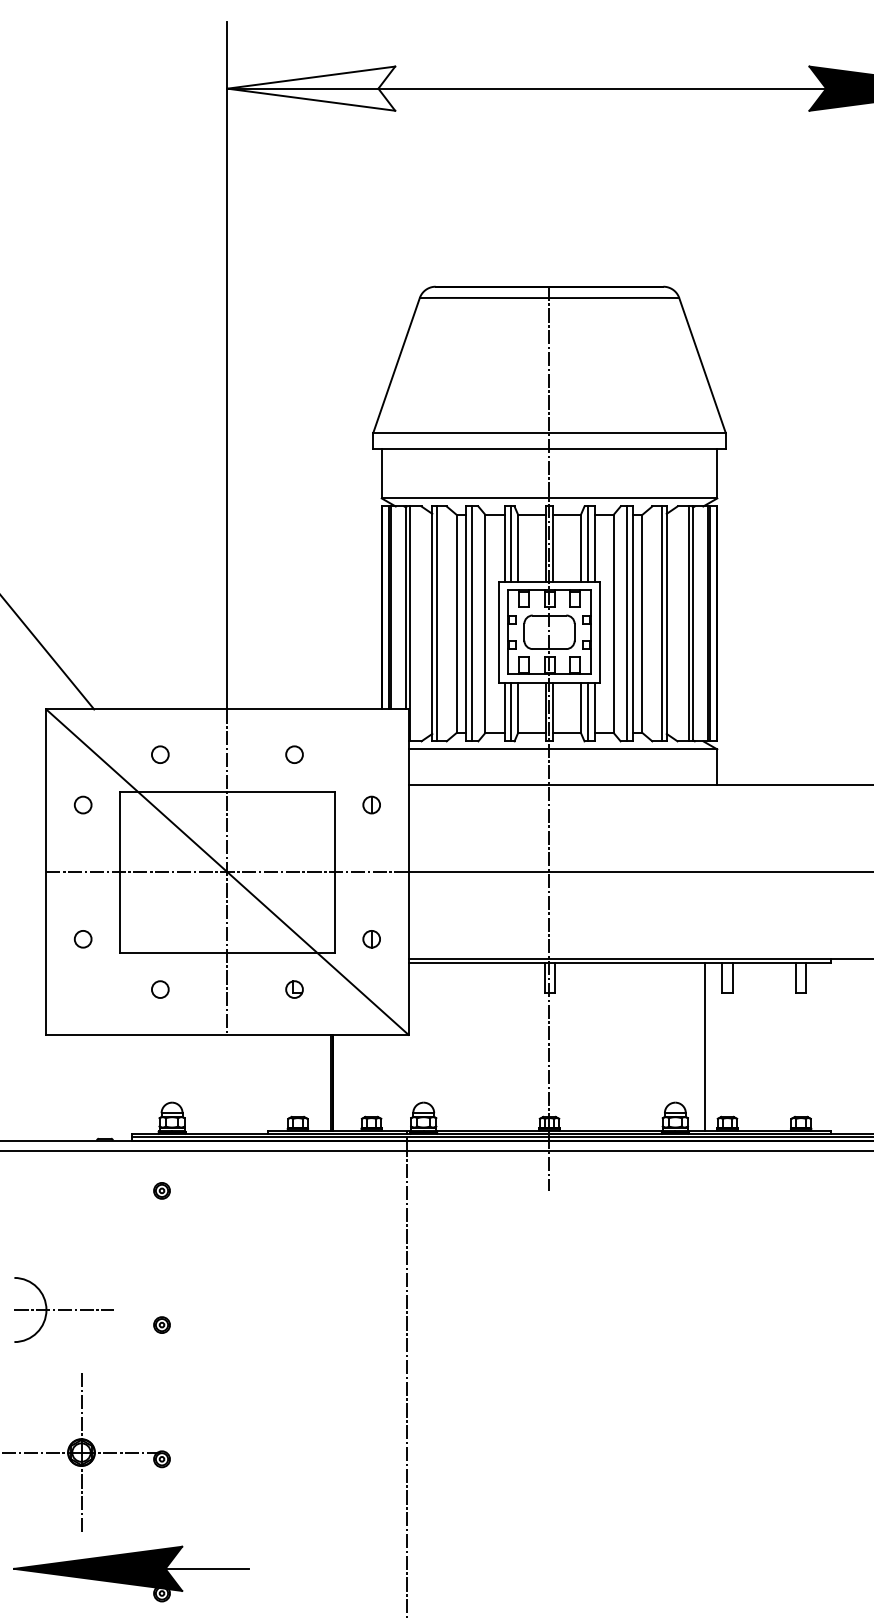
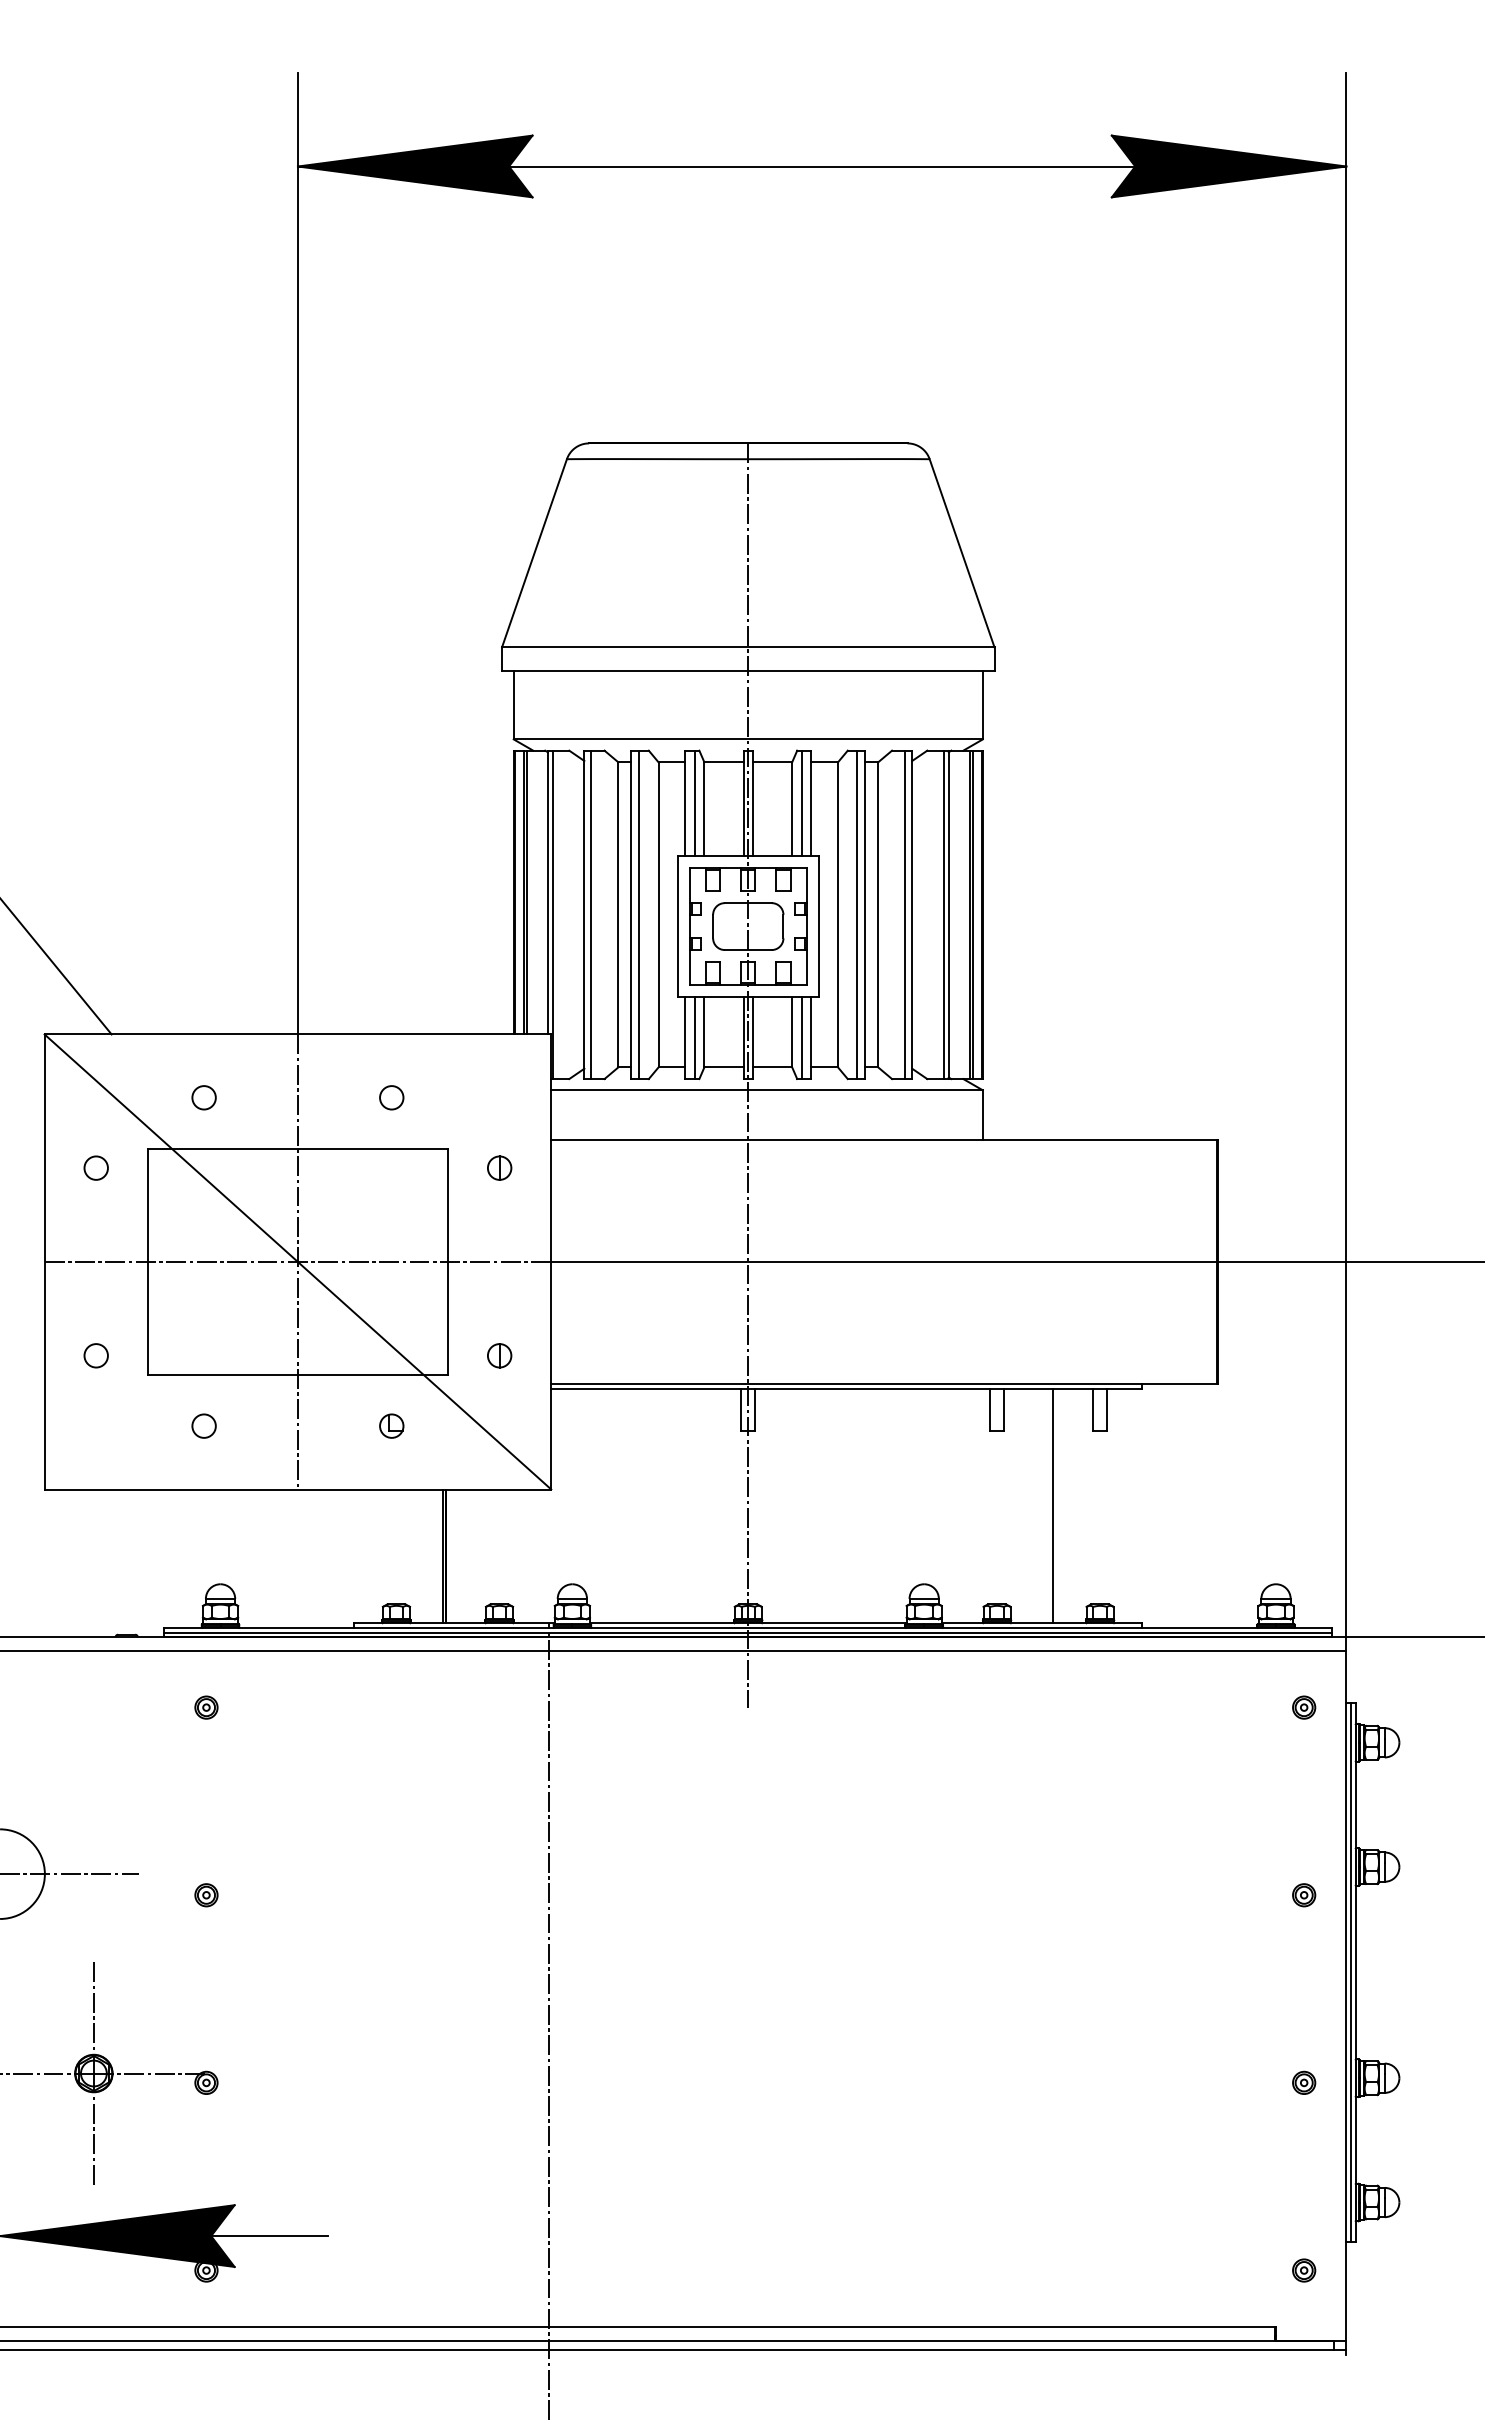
fill: (310, 88) -> (414, 166), added
line: (704, 1046) -> (1053, 1505), moved

